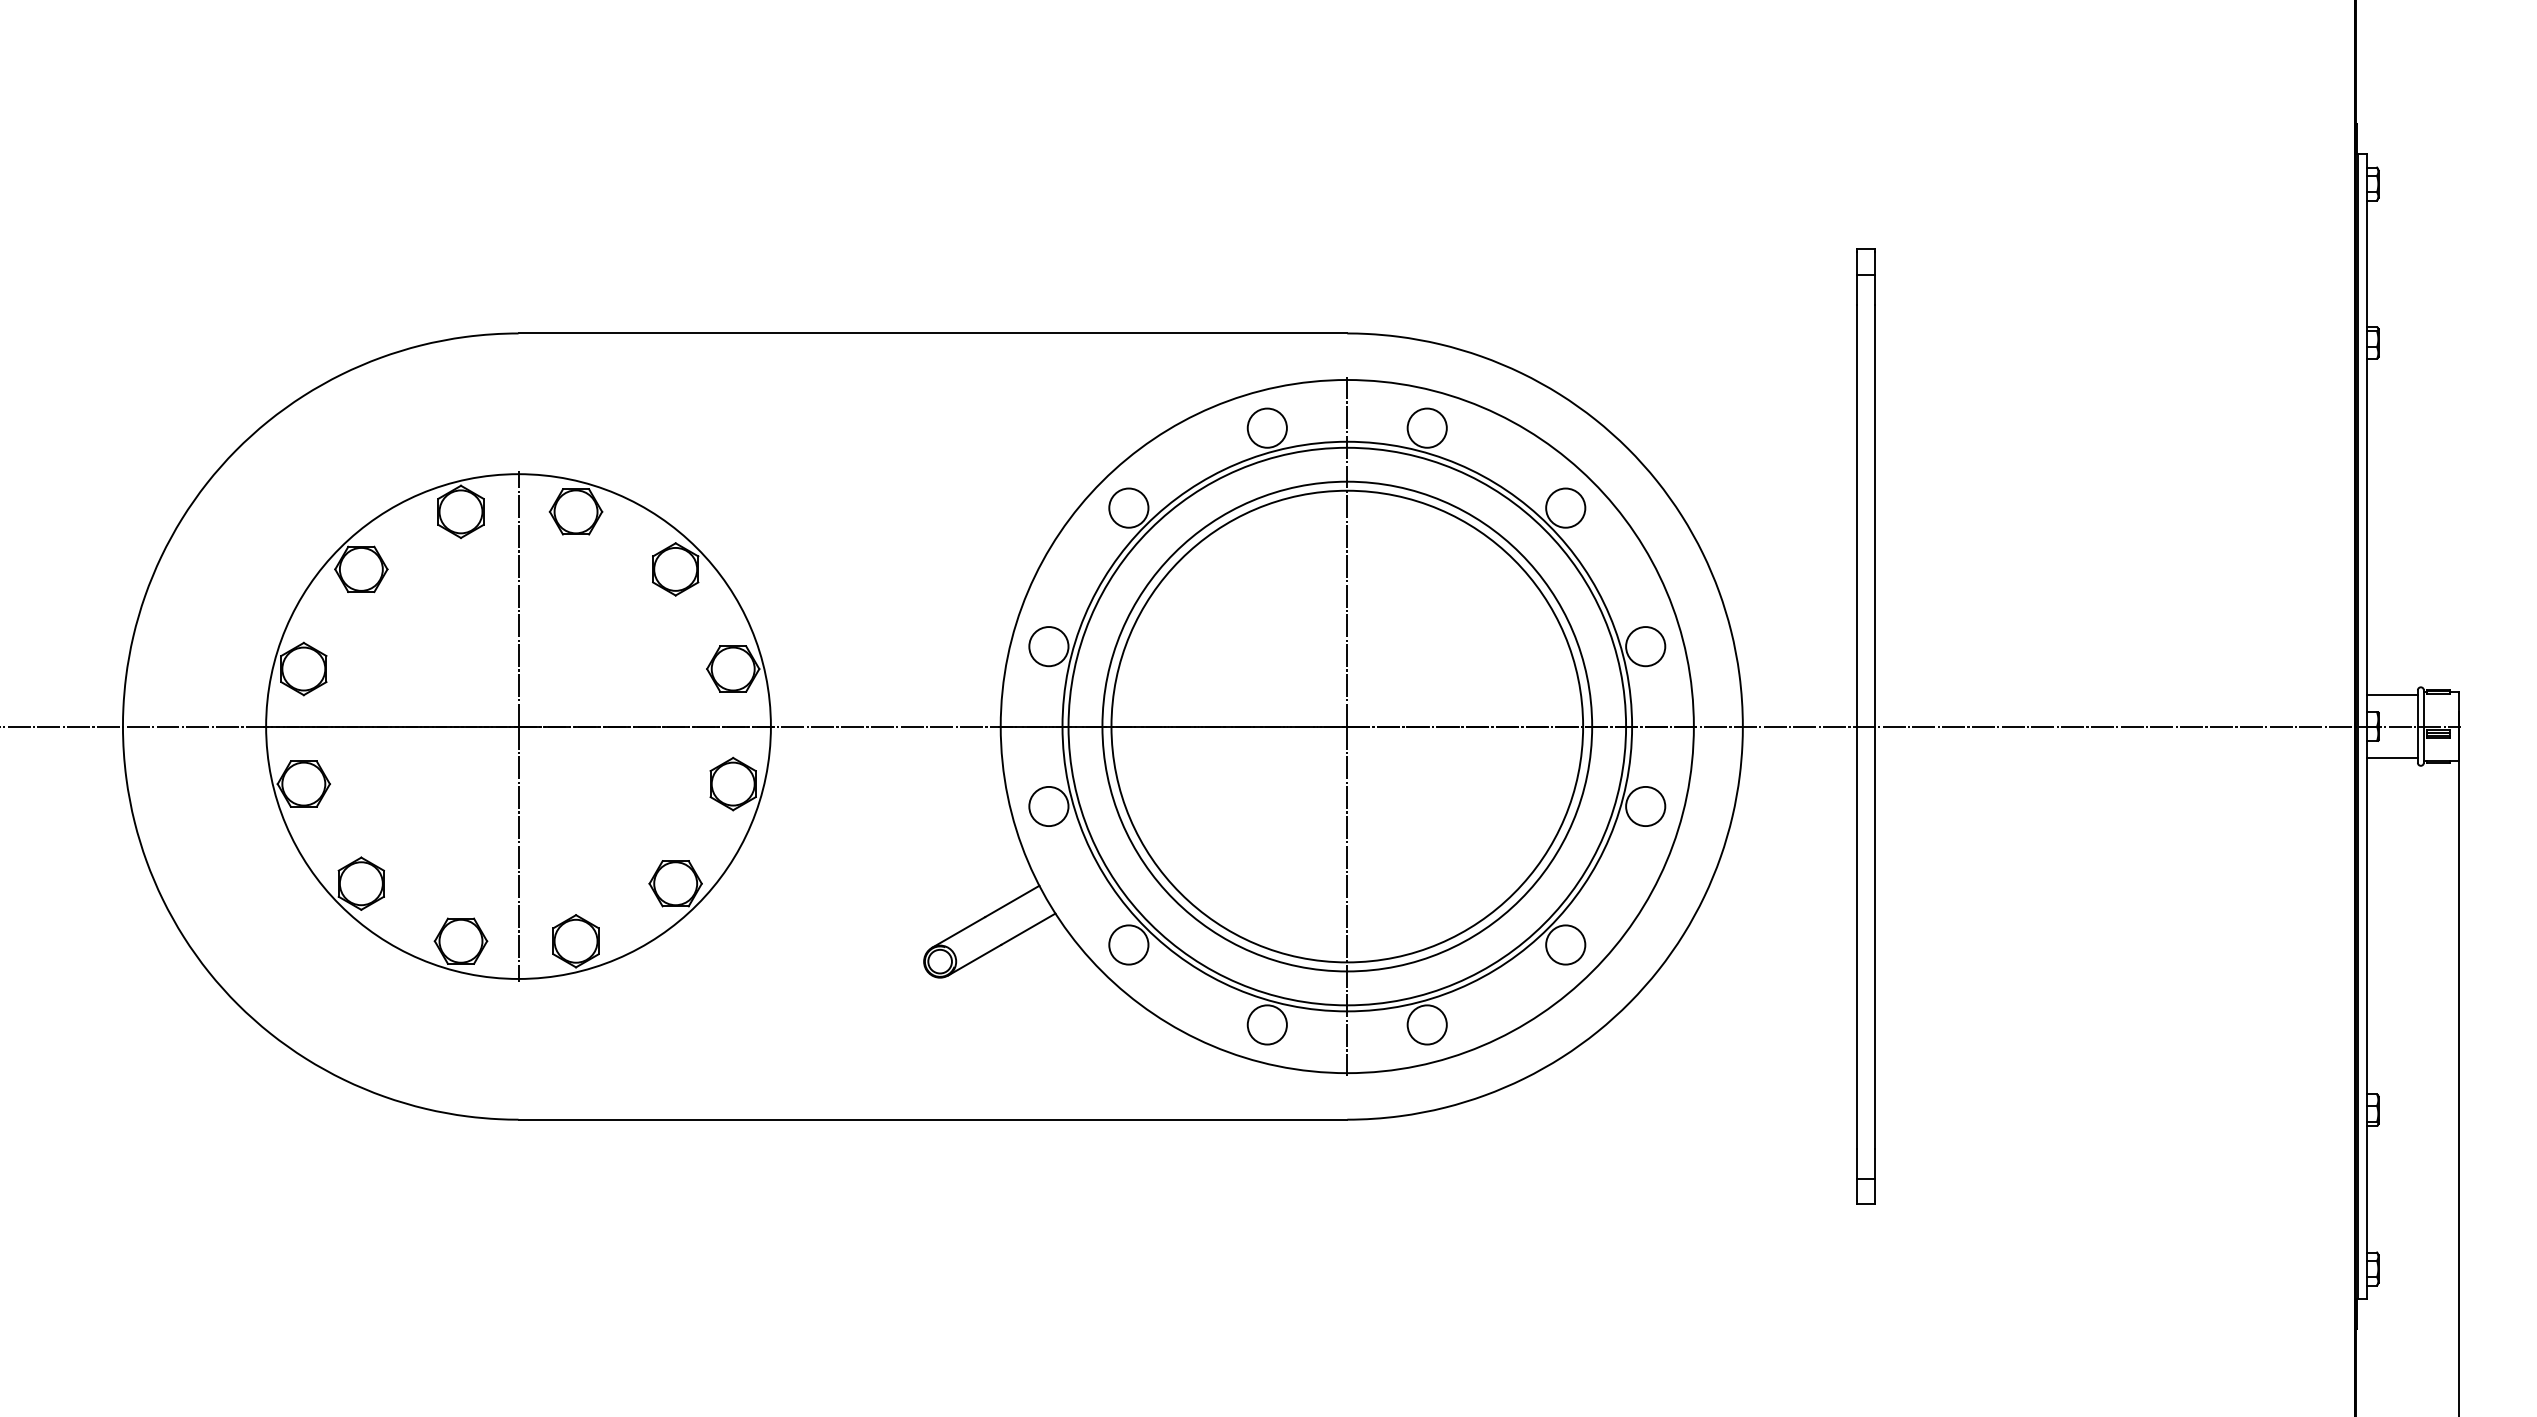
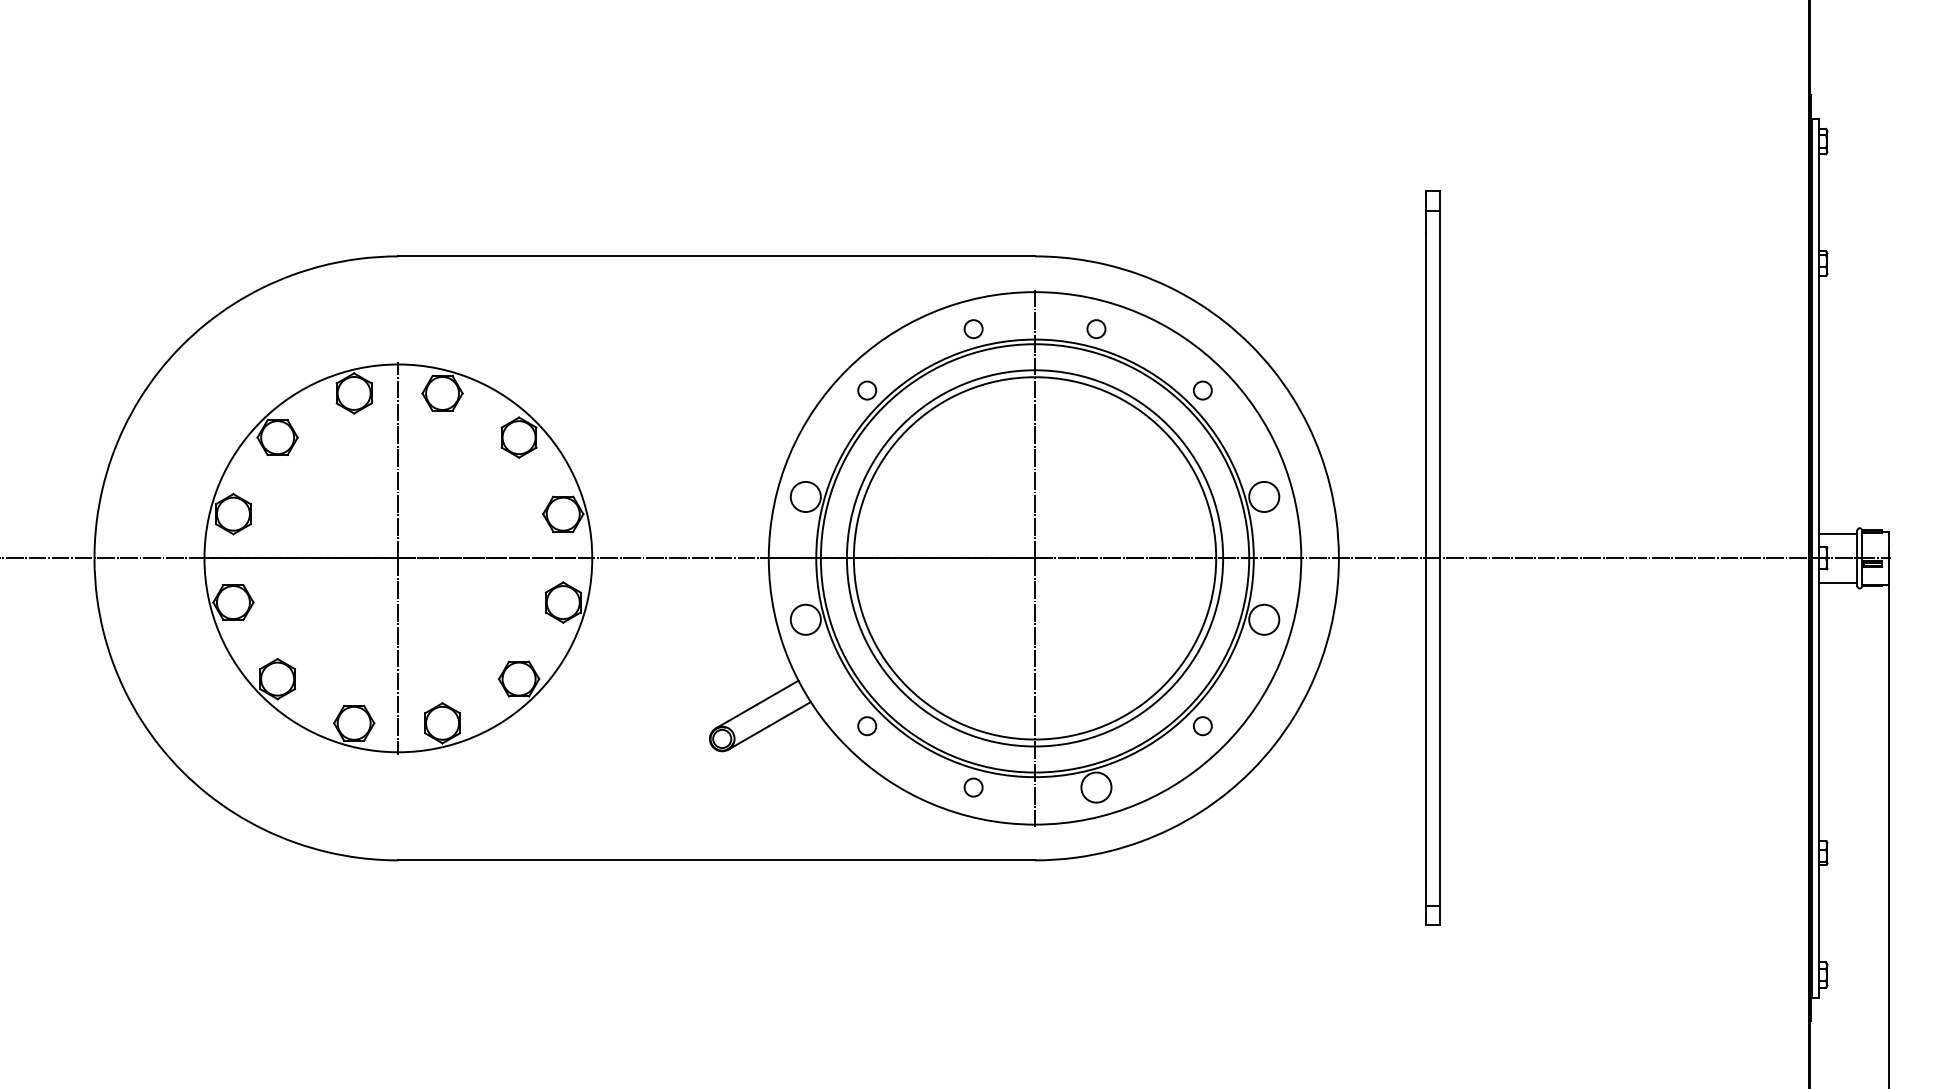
circle: (1266, 427) -> (972, 328), size x0.6
circle: (1426, 427) -> (1095, 328), size x0.6
circle: (1128, 507) -> (866, 390), size x0.6
circle: (1565, 507) -> (1202, 390), size x0.6
circle: (1128, 944) -> (866, 725), size x0.6
circle: (1565, 944) -> (1202, 725), size x0.6
circle: (1266, 1024) -> (972, 787), size x0.6

